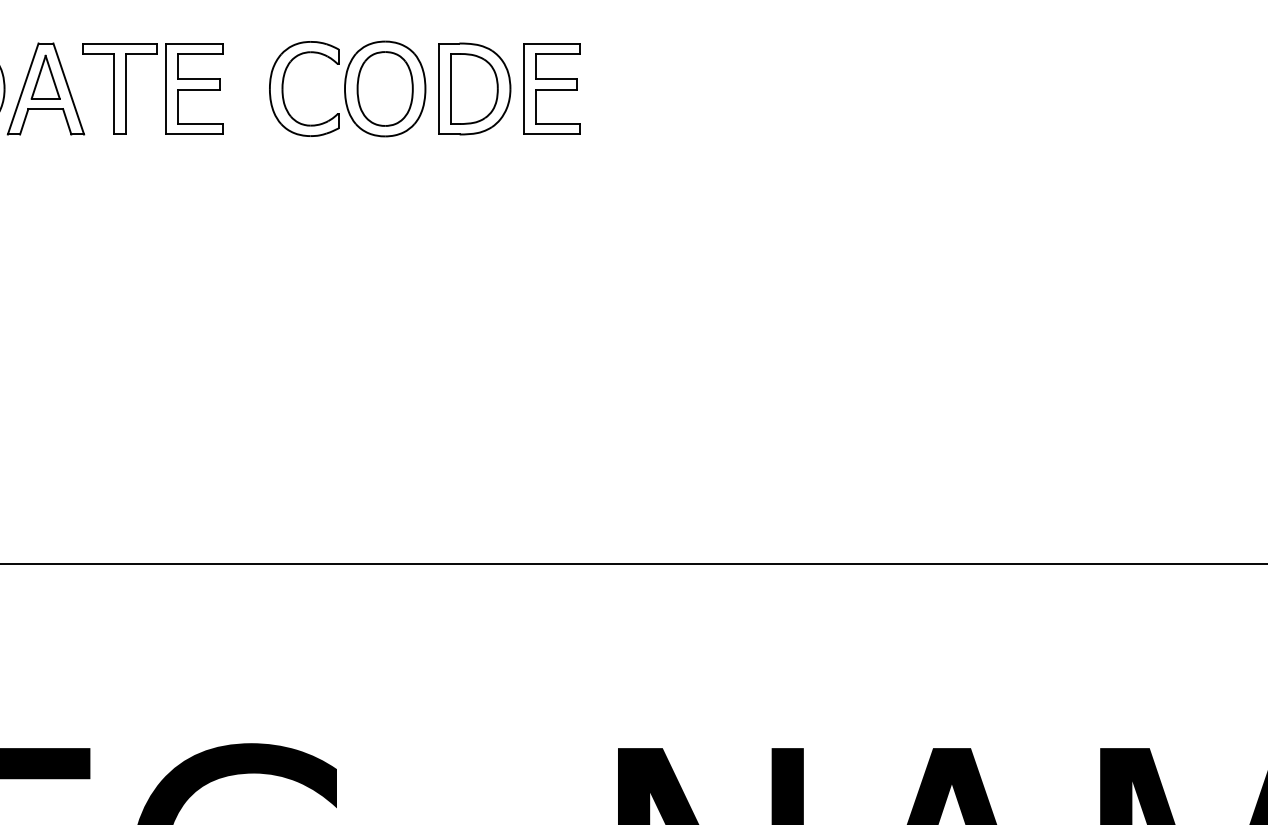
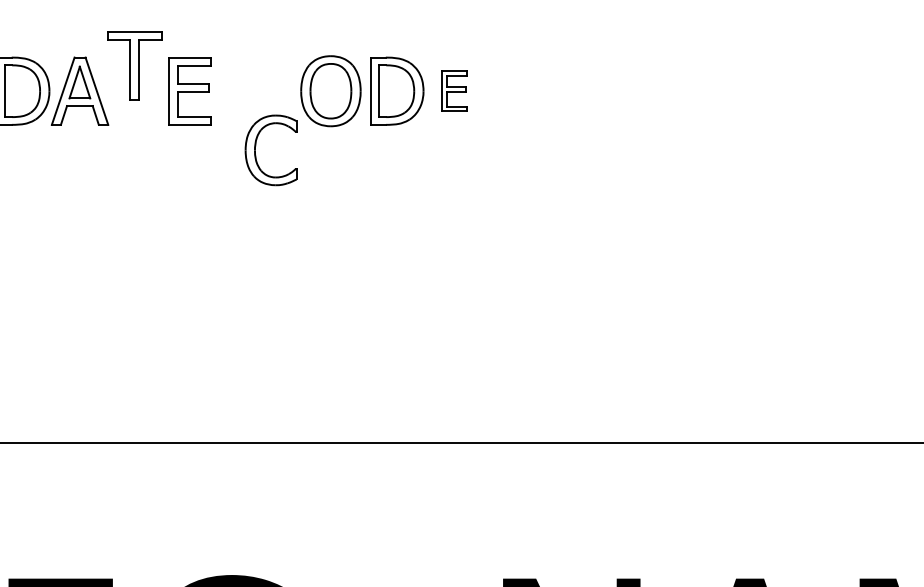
part: (119, 88) -> (134, 65), moved
part: (283, 88) -> (255, 150), moved
part: (551, 88) -> (453, 90), size x0.6

